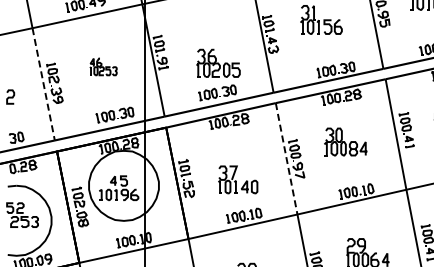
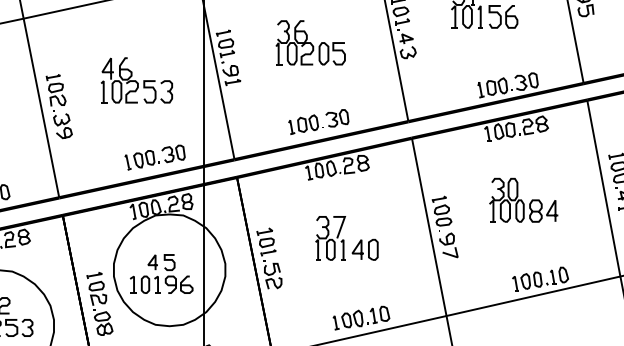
part: (218, 62) -> (310, 41), moved
part: (103, 66) -> (136, 79), size x1.67
line: (43, 84) -> (41, 108), dashed -> solid
line: (286, 158) -> (429, 226), dashed -> solid
part: (238, 179) -> (347, 237), moved

